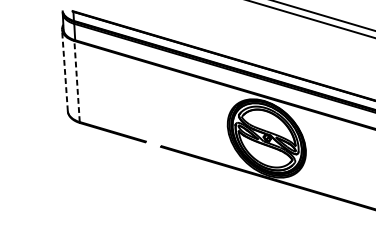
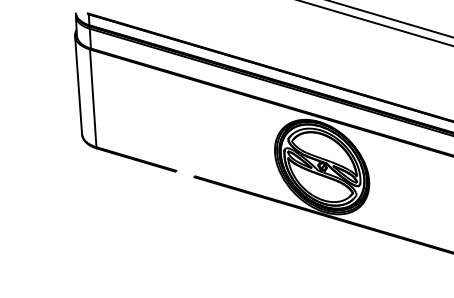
line: (64, 70) -> (78, 84), dashed -> solid
line: (77, 81) -> (93, 98), dashed -> solid

